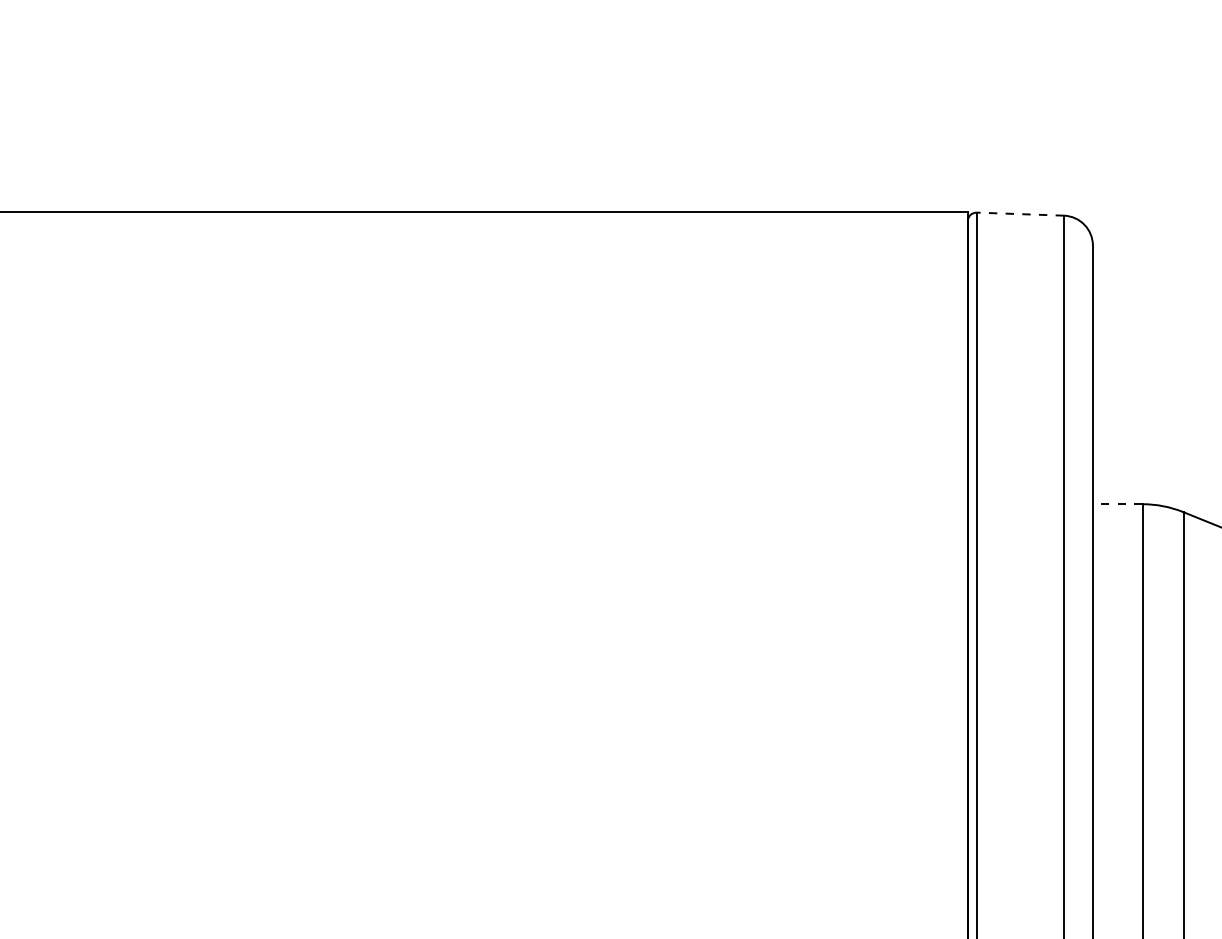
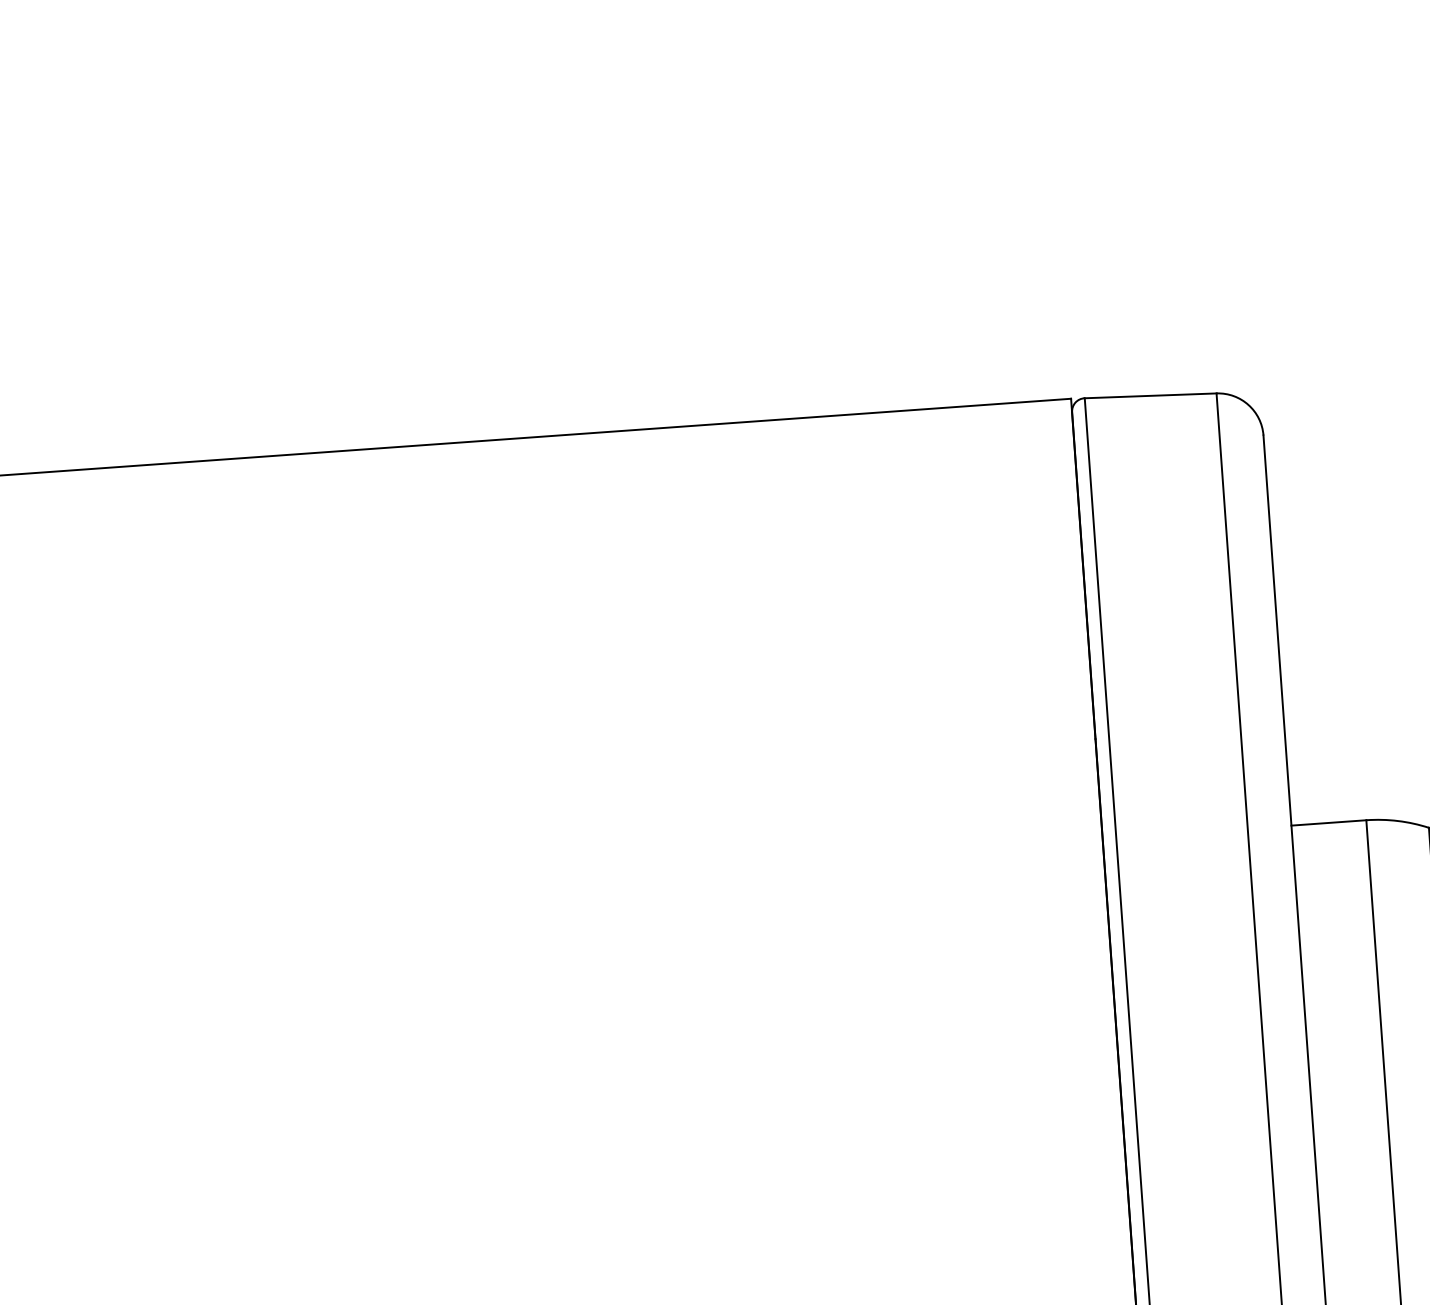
line: (1020, 214) -> (1150, 396), dashed -> solid
line: (1117, 504) -> (1328, 823), dashed -> solid

